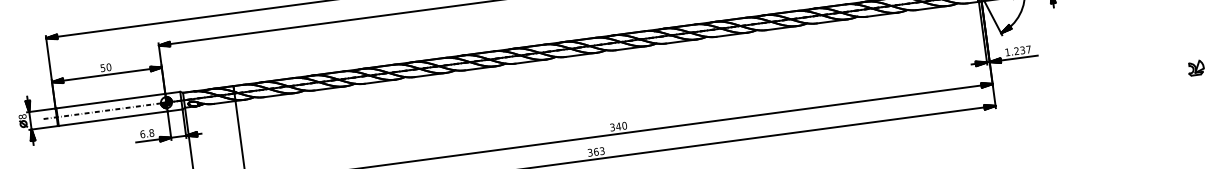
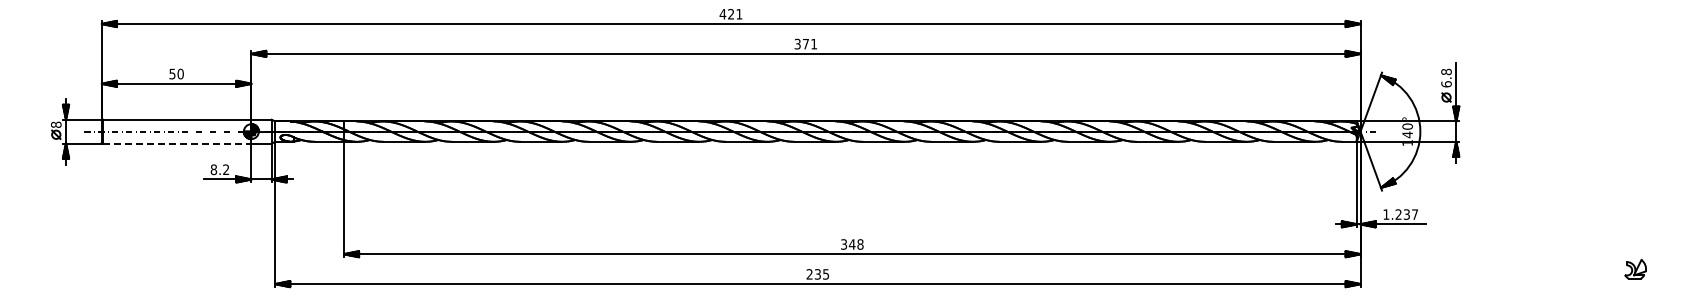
line: (113, 118) -> (177, 143), solid -> dashed
text: (624, 125) -> (860, 244), 340 -> 348
text: (146, 133) -> (219, 169), 6.8 -> 8.2
text: (596, 152) -> (817, 274), 363 -> 235

